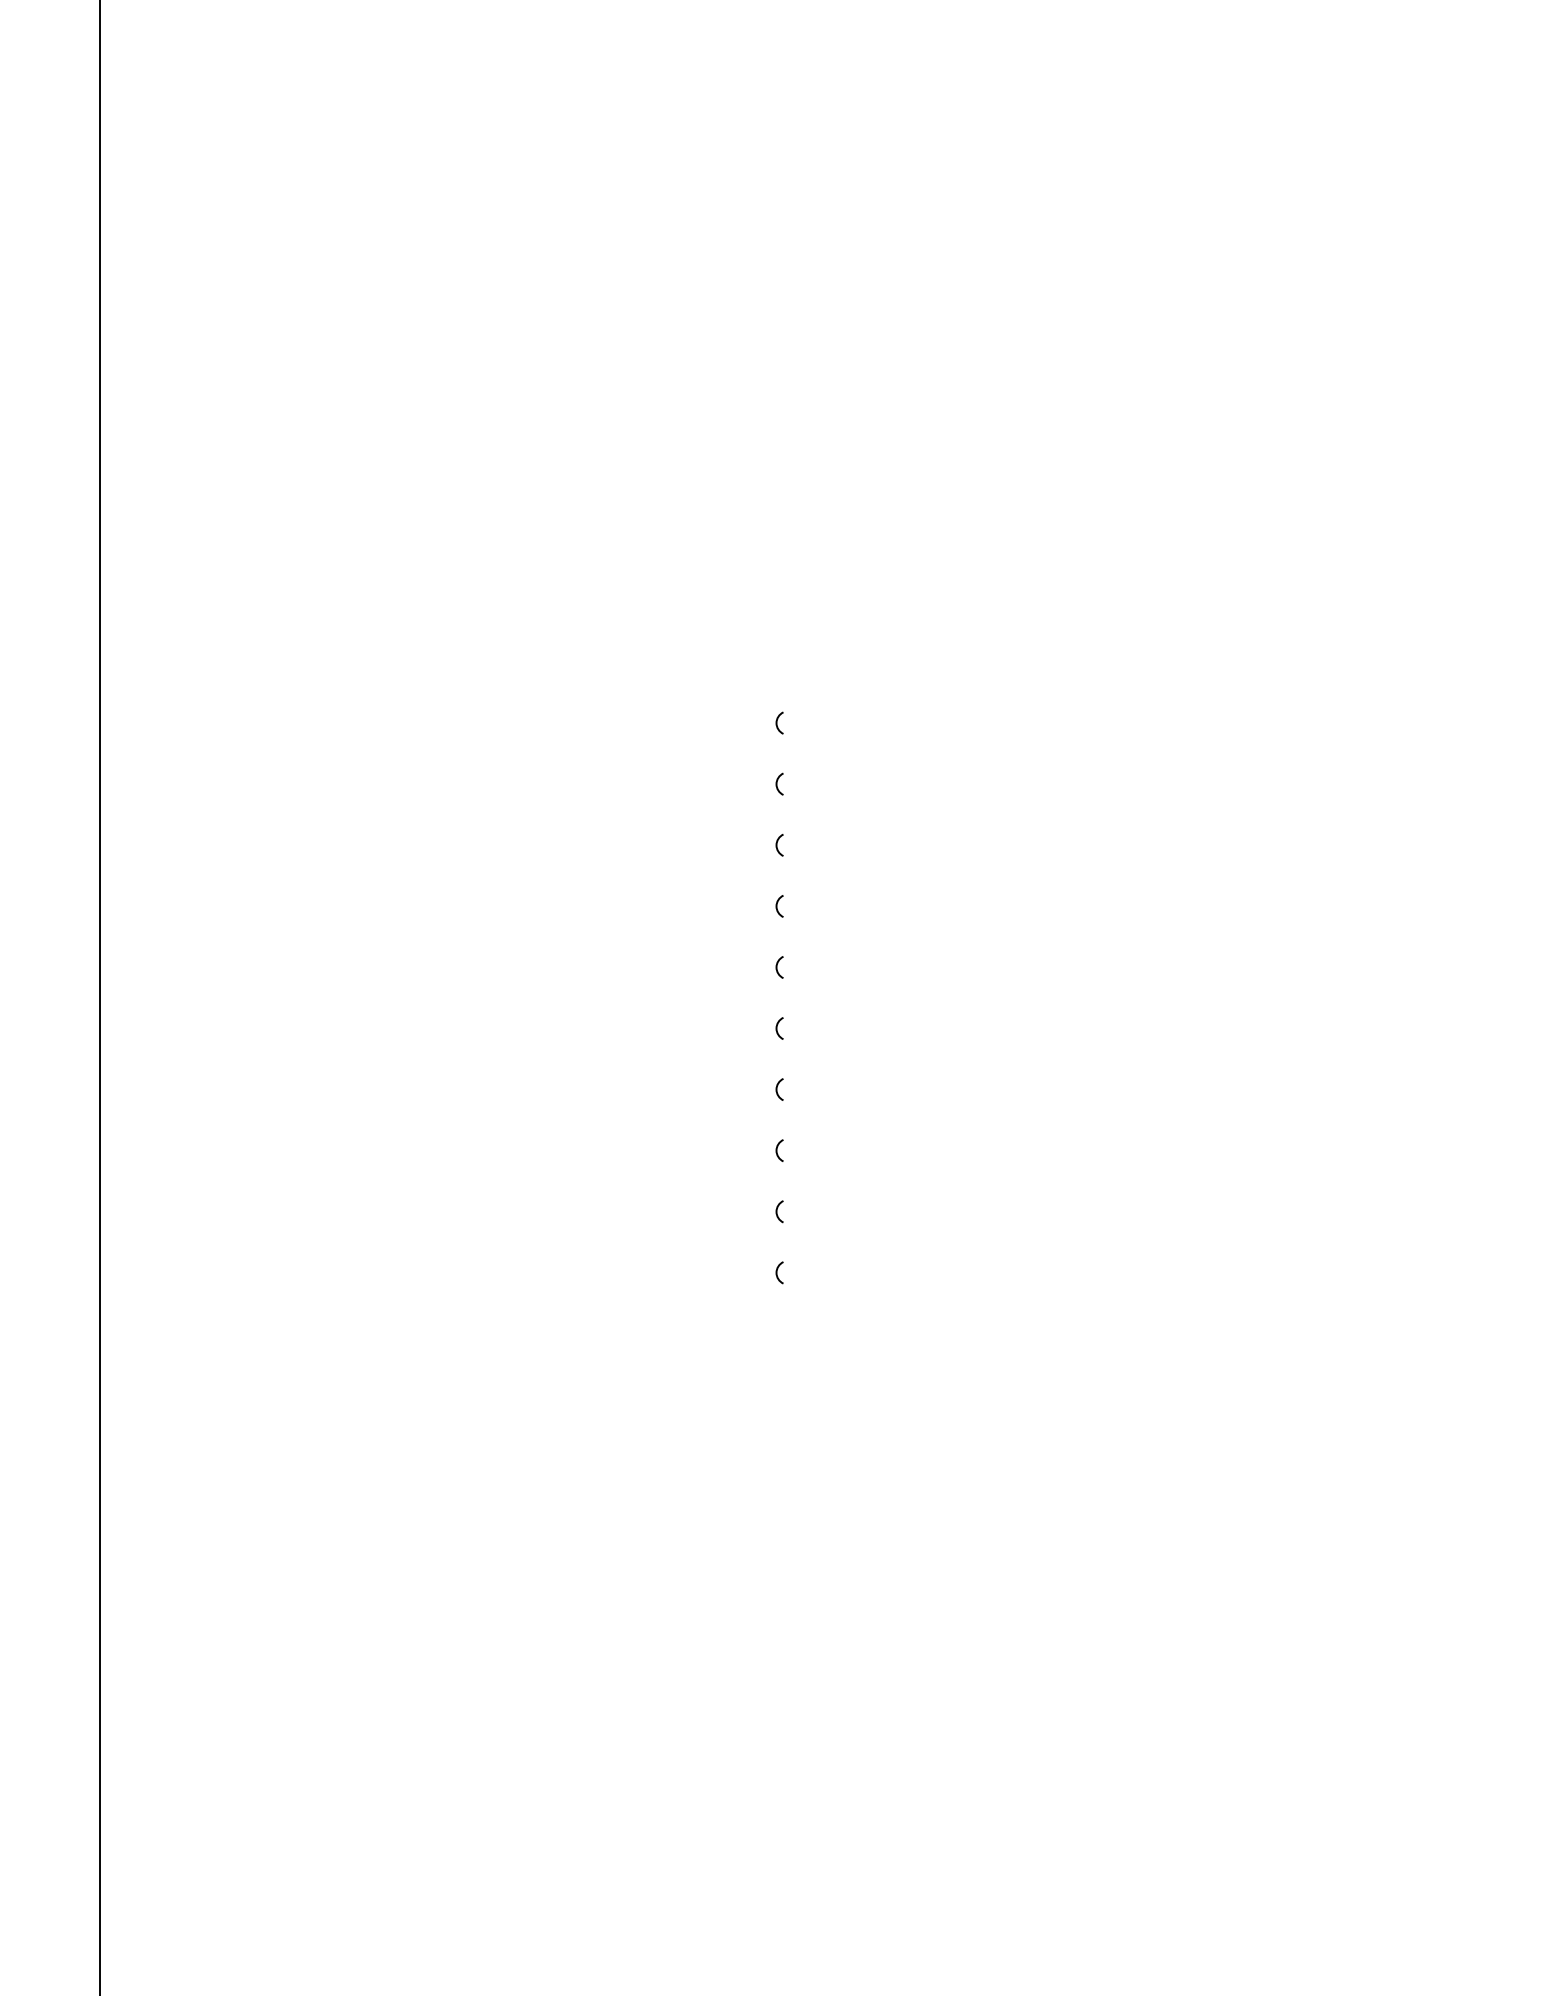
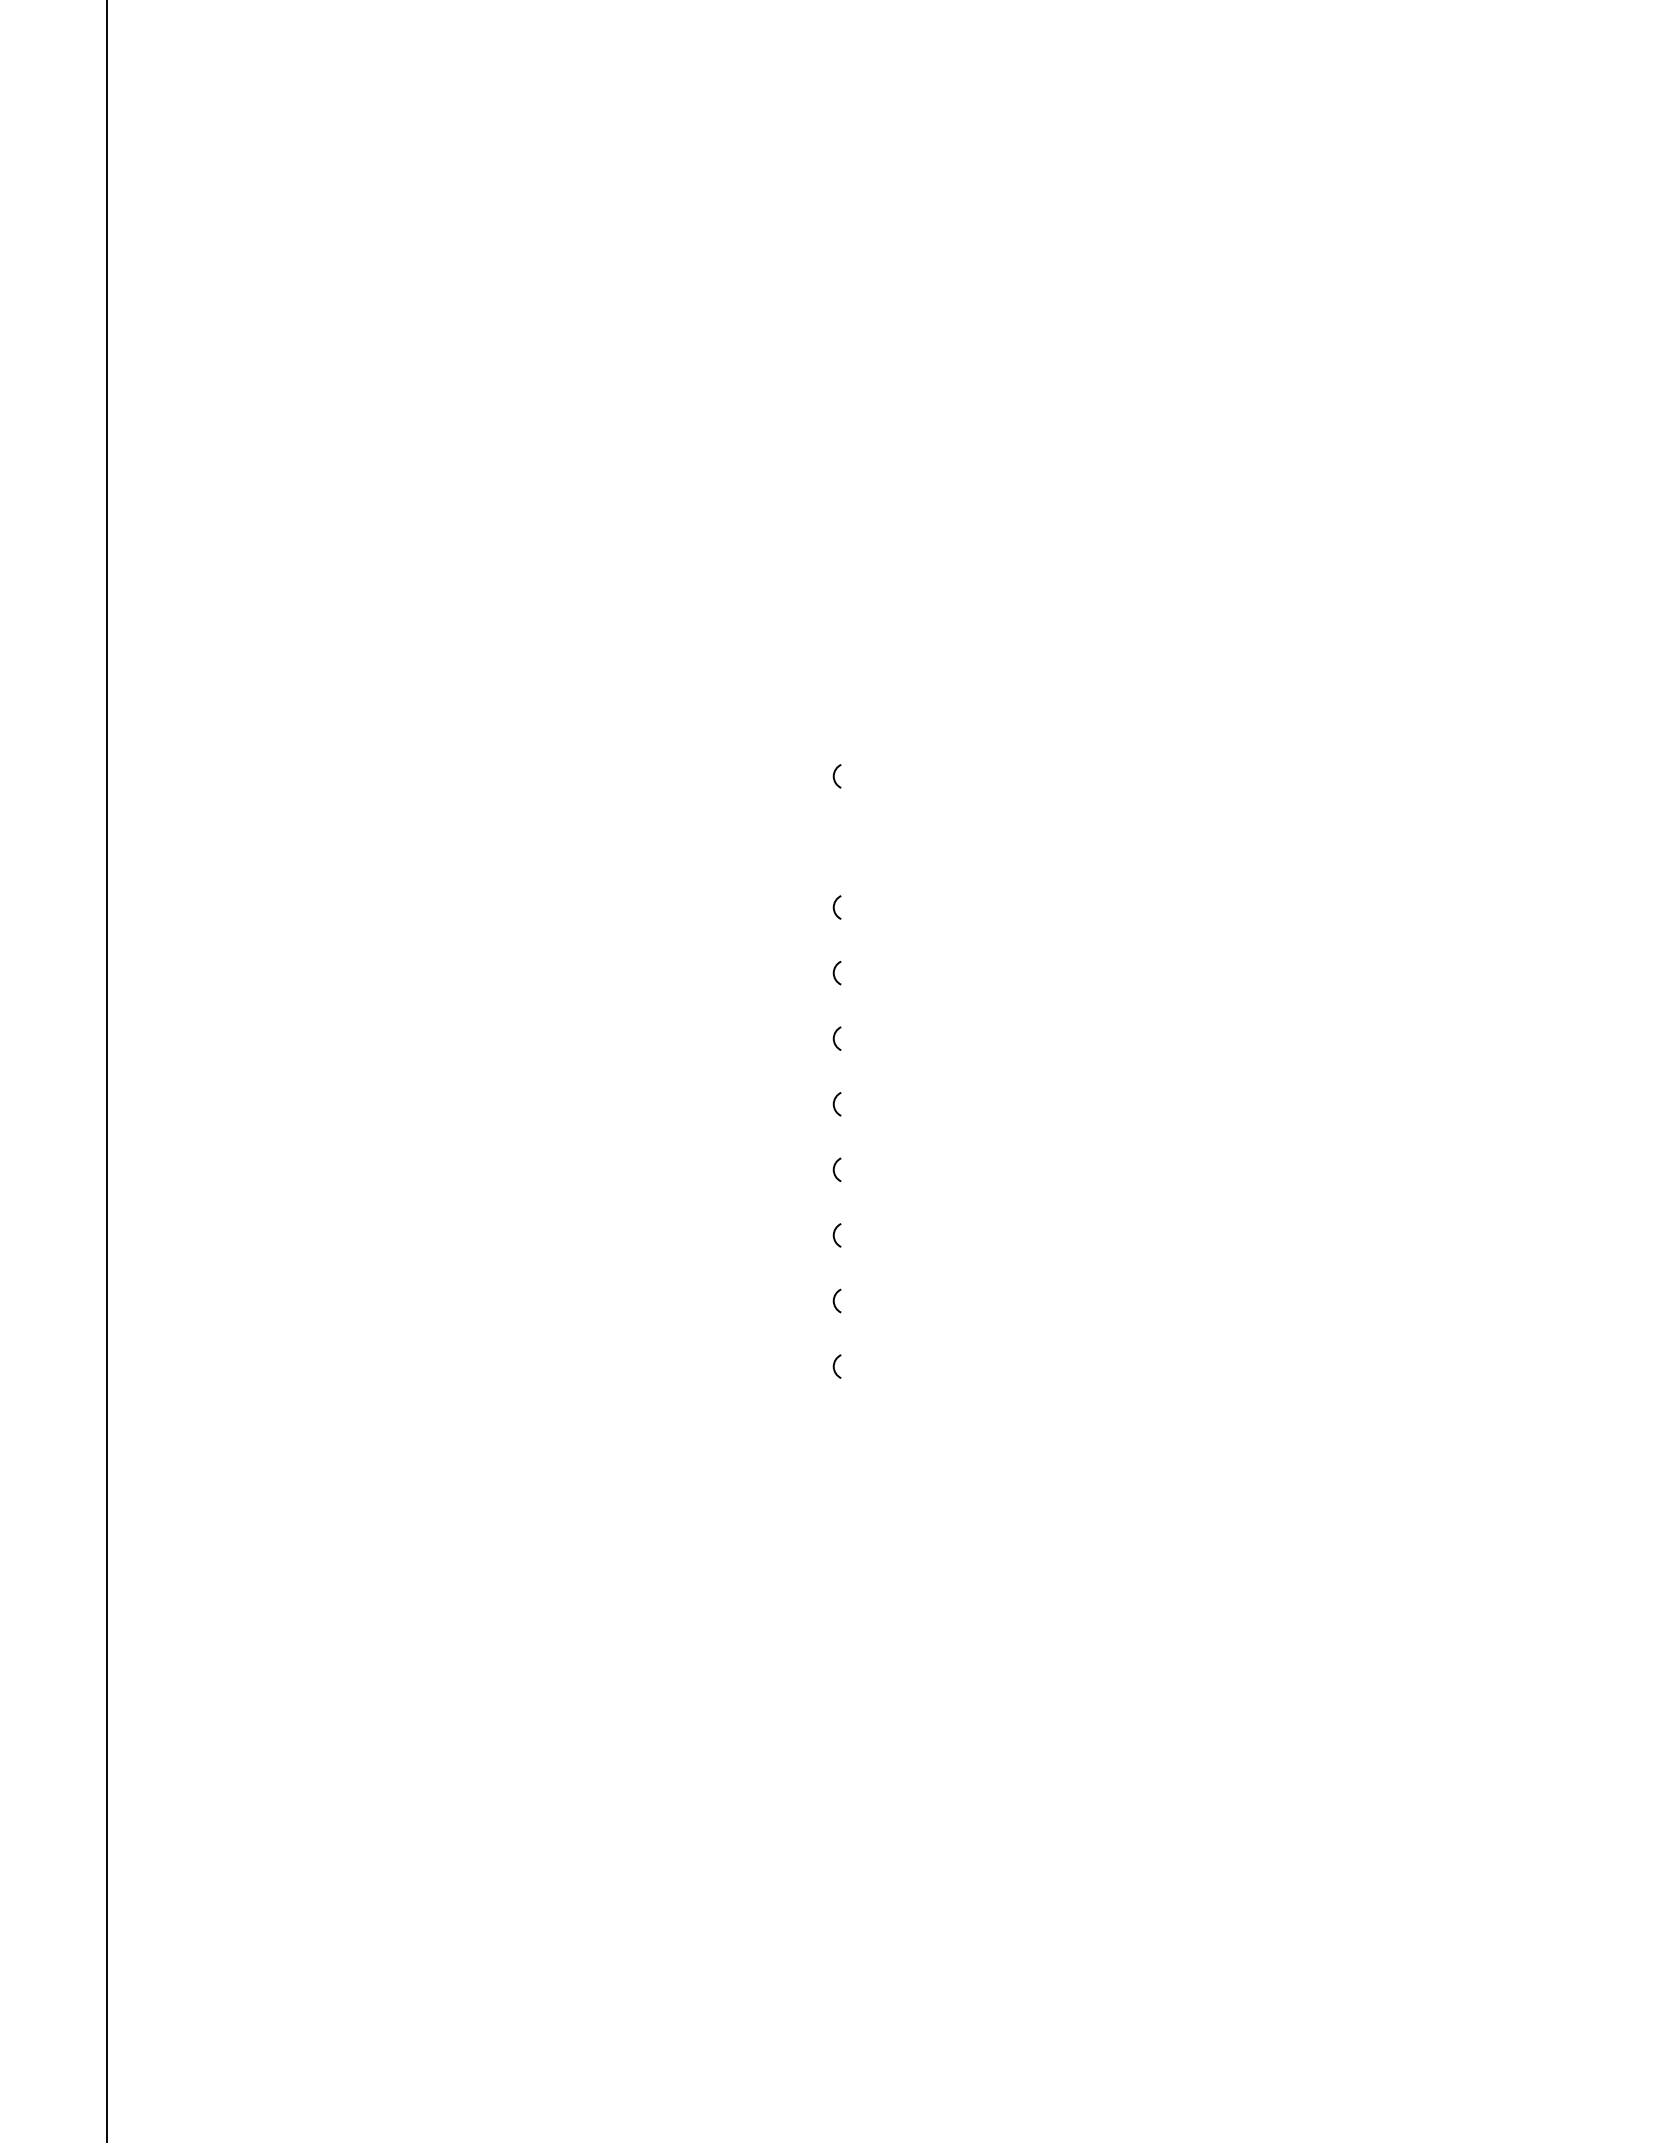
arc: (777, 783) -> (834, 841), removed

